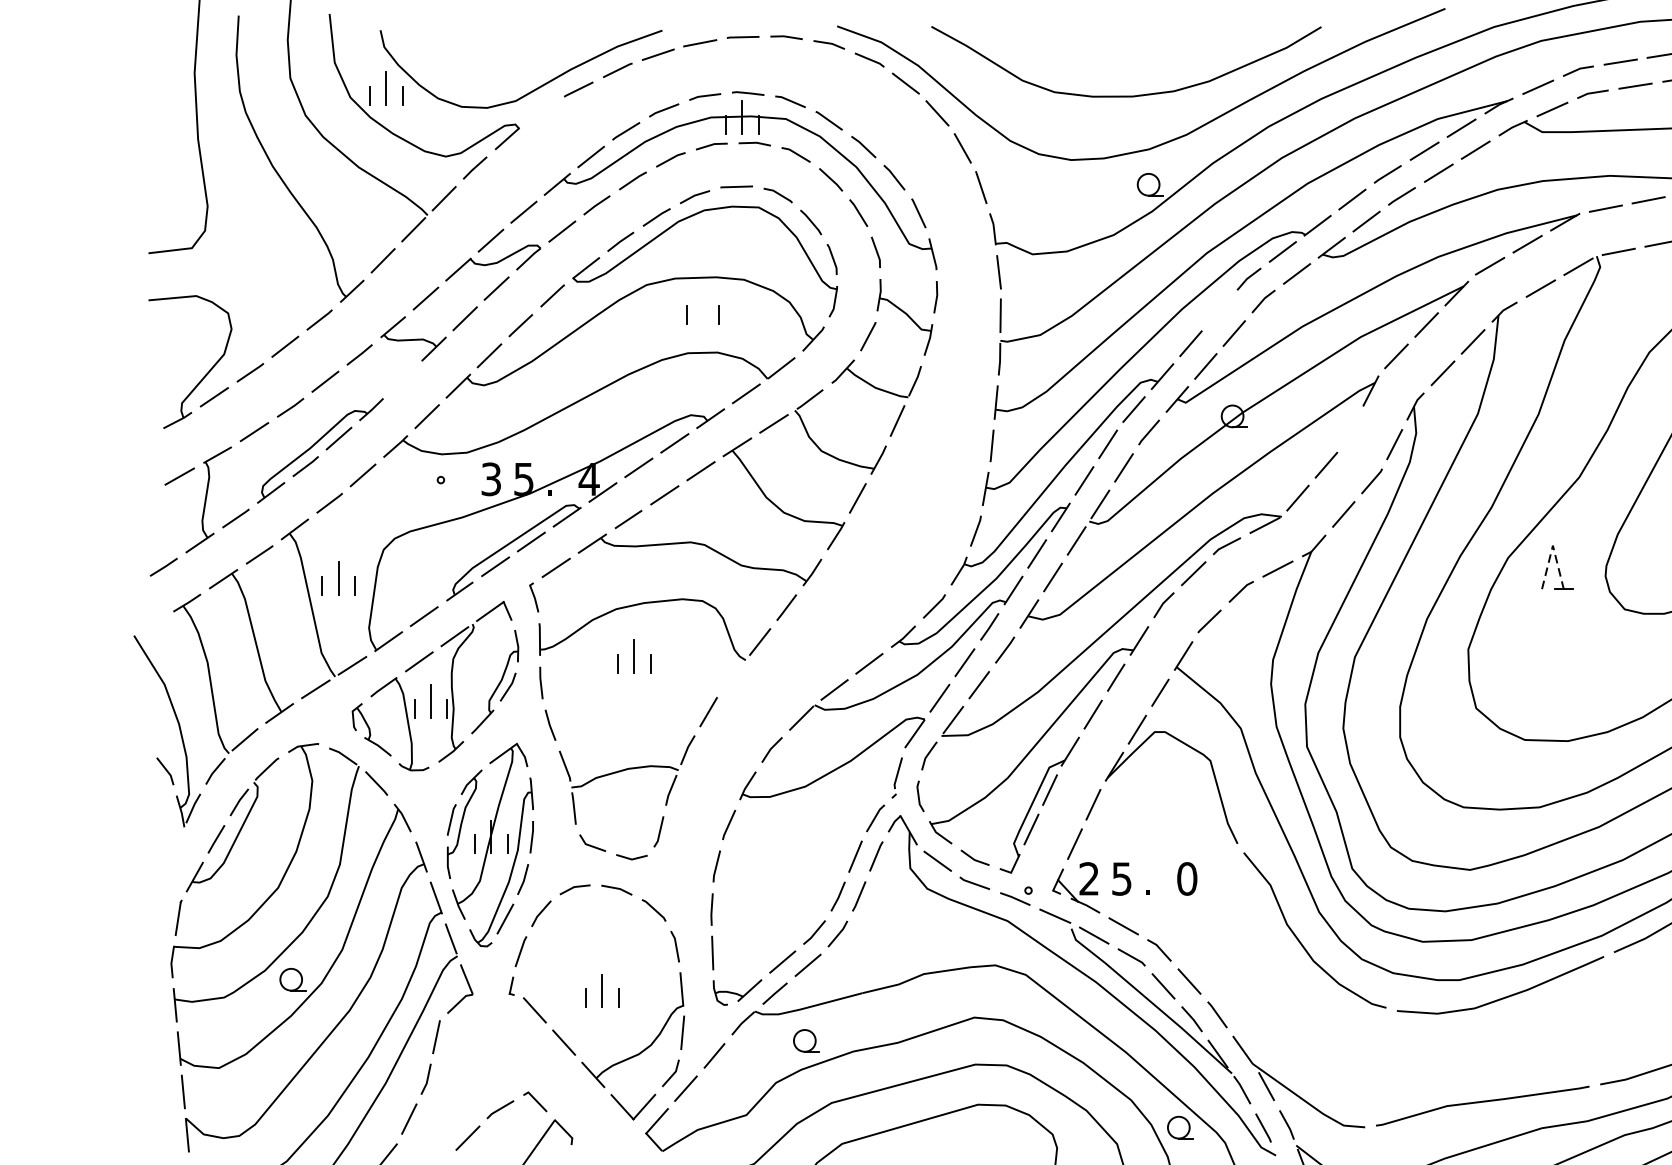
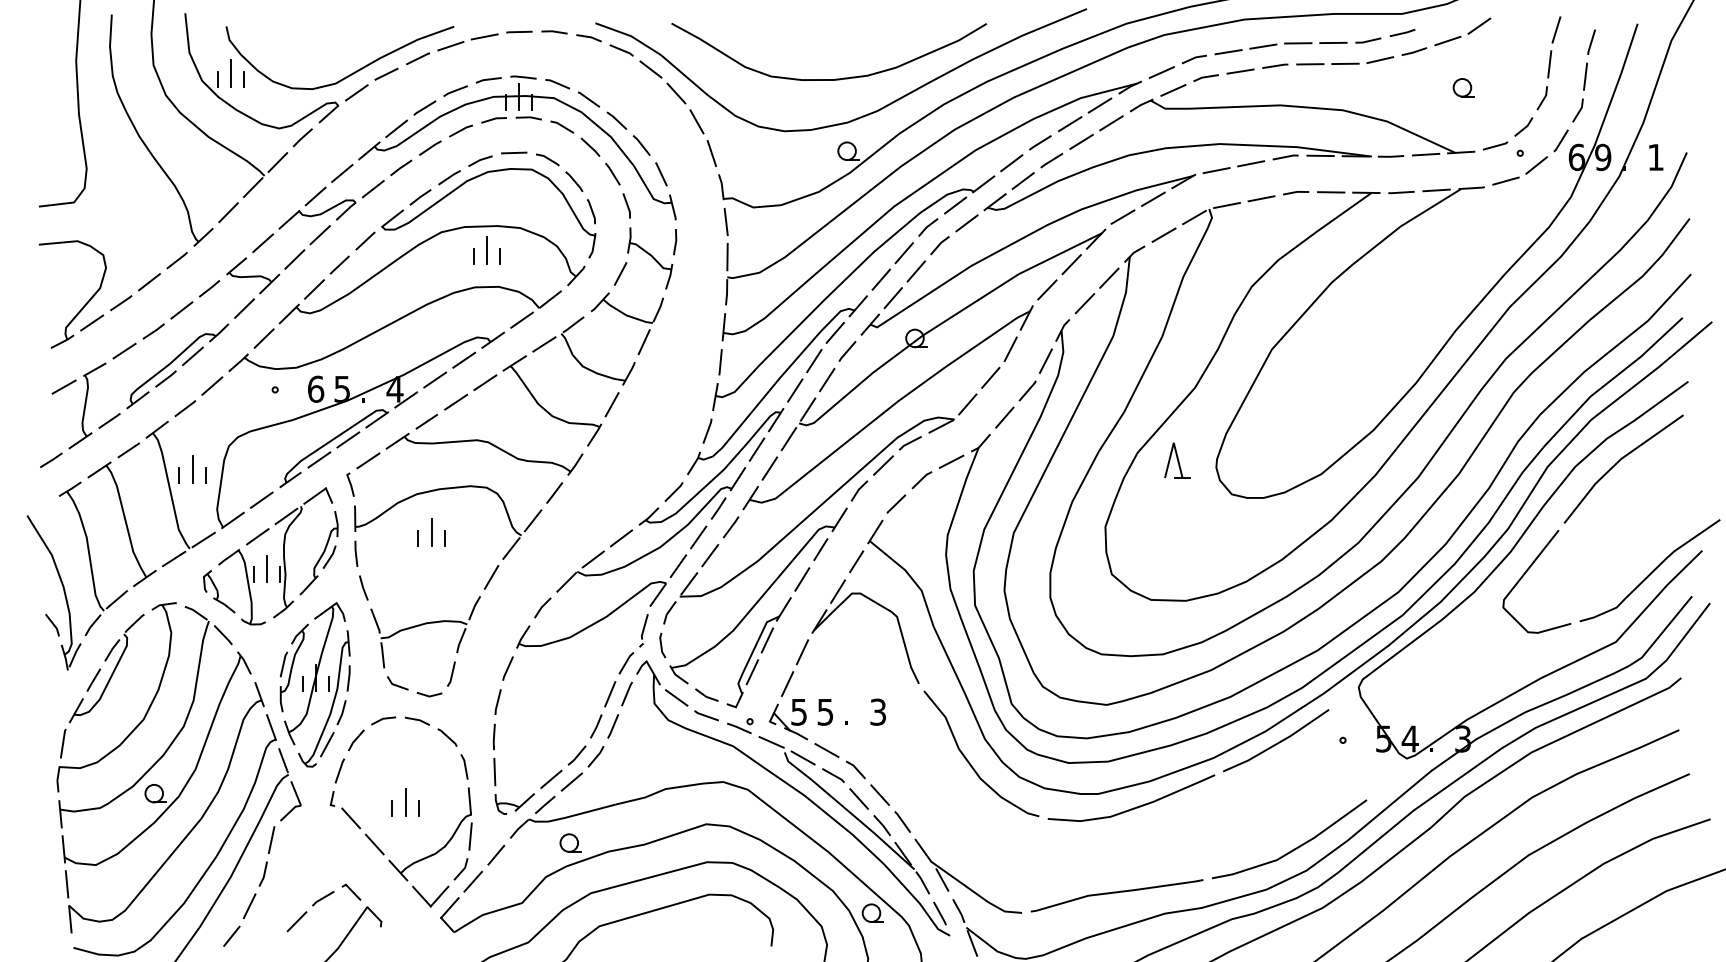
line: (541, 112) -> (356, 92), added
line: (703, 307) -> (487, 250), added
line: (1218, 311) -> (903, 253), added
line: (402, 379) -> (244, 308), added
line: (1350, 430) -> (1010, 349), added
text: (492, 478) -> (316, 388), 3 -> 6
line: (1552, 545) -> (1173, 442), dashed -> solid
line: (733, 676) -> (511, 548), added
text: (1088, 878) -> (798, 711), 2 -> 5
text: (1187, 878) -> (878, 711), 0 -> 3

